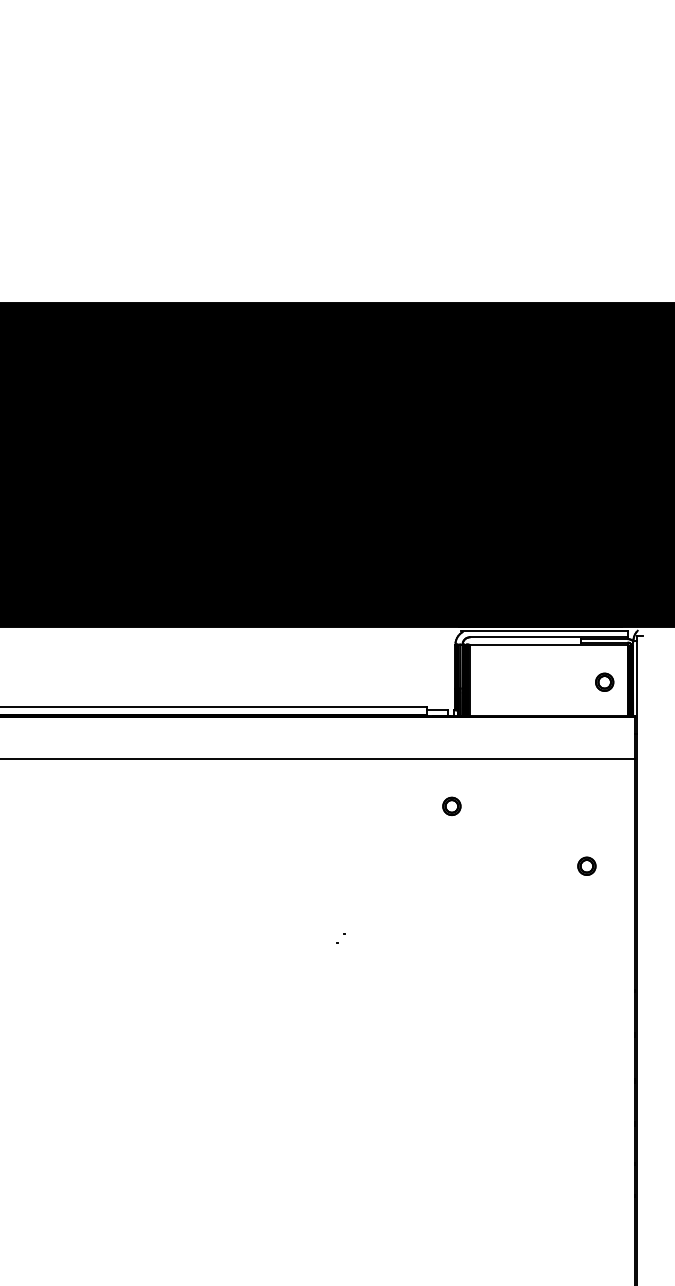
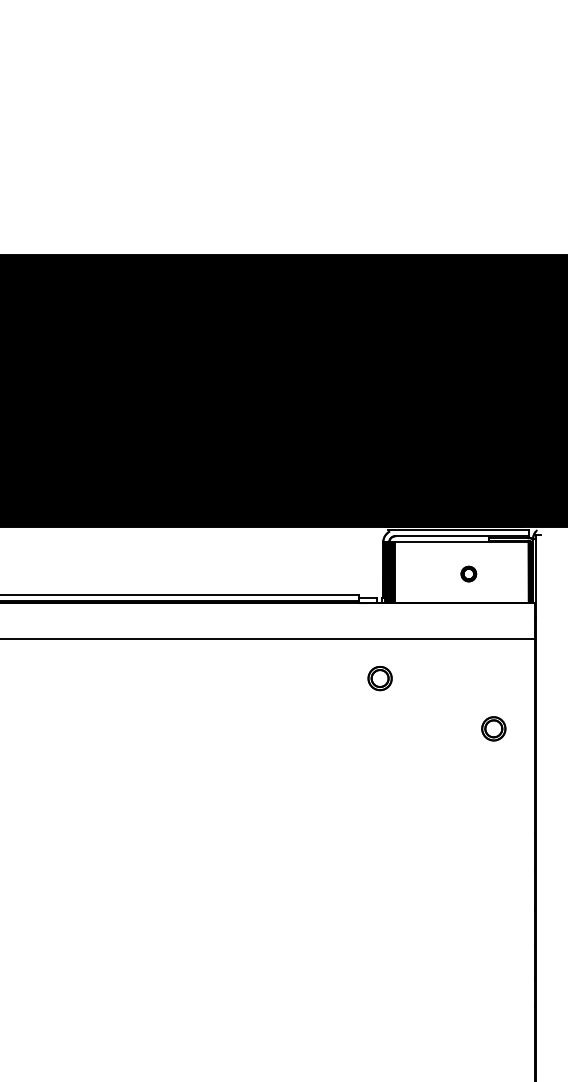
part: (604, 681) -> (468, 573), moved
part: (452, 806) -> (380, 678), size x1.6
part: (586, 865) -> (493, 728), size x1.6

